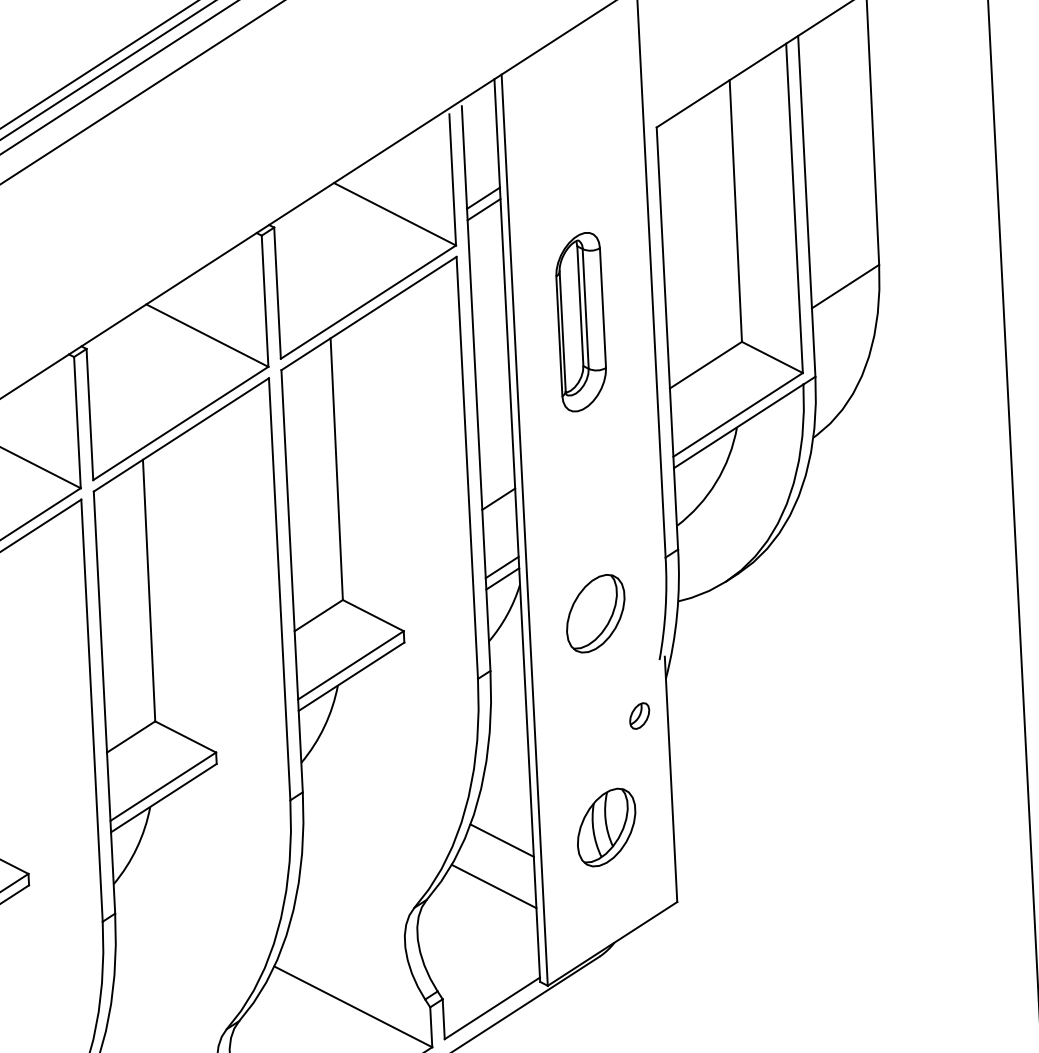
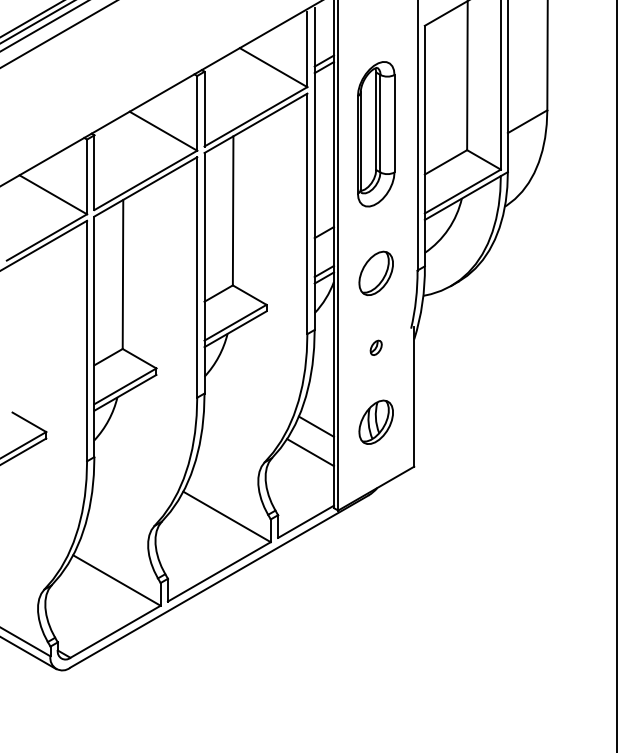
part: (581, 322) -> (376, 134), size x1.43
part: (594, 612) -> (375, 272), moved
part: (638, 715) -> (375, 347), moved

